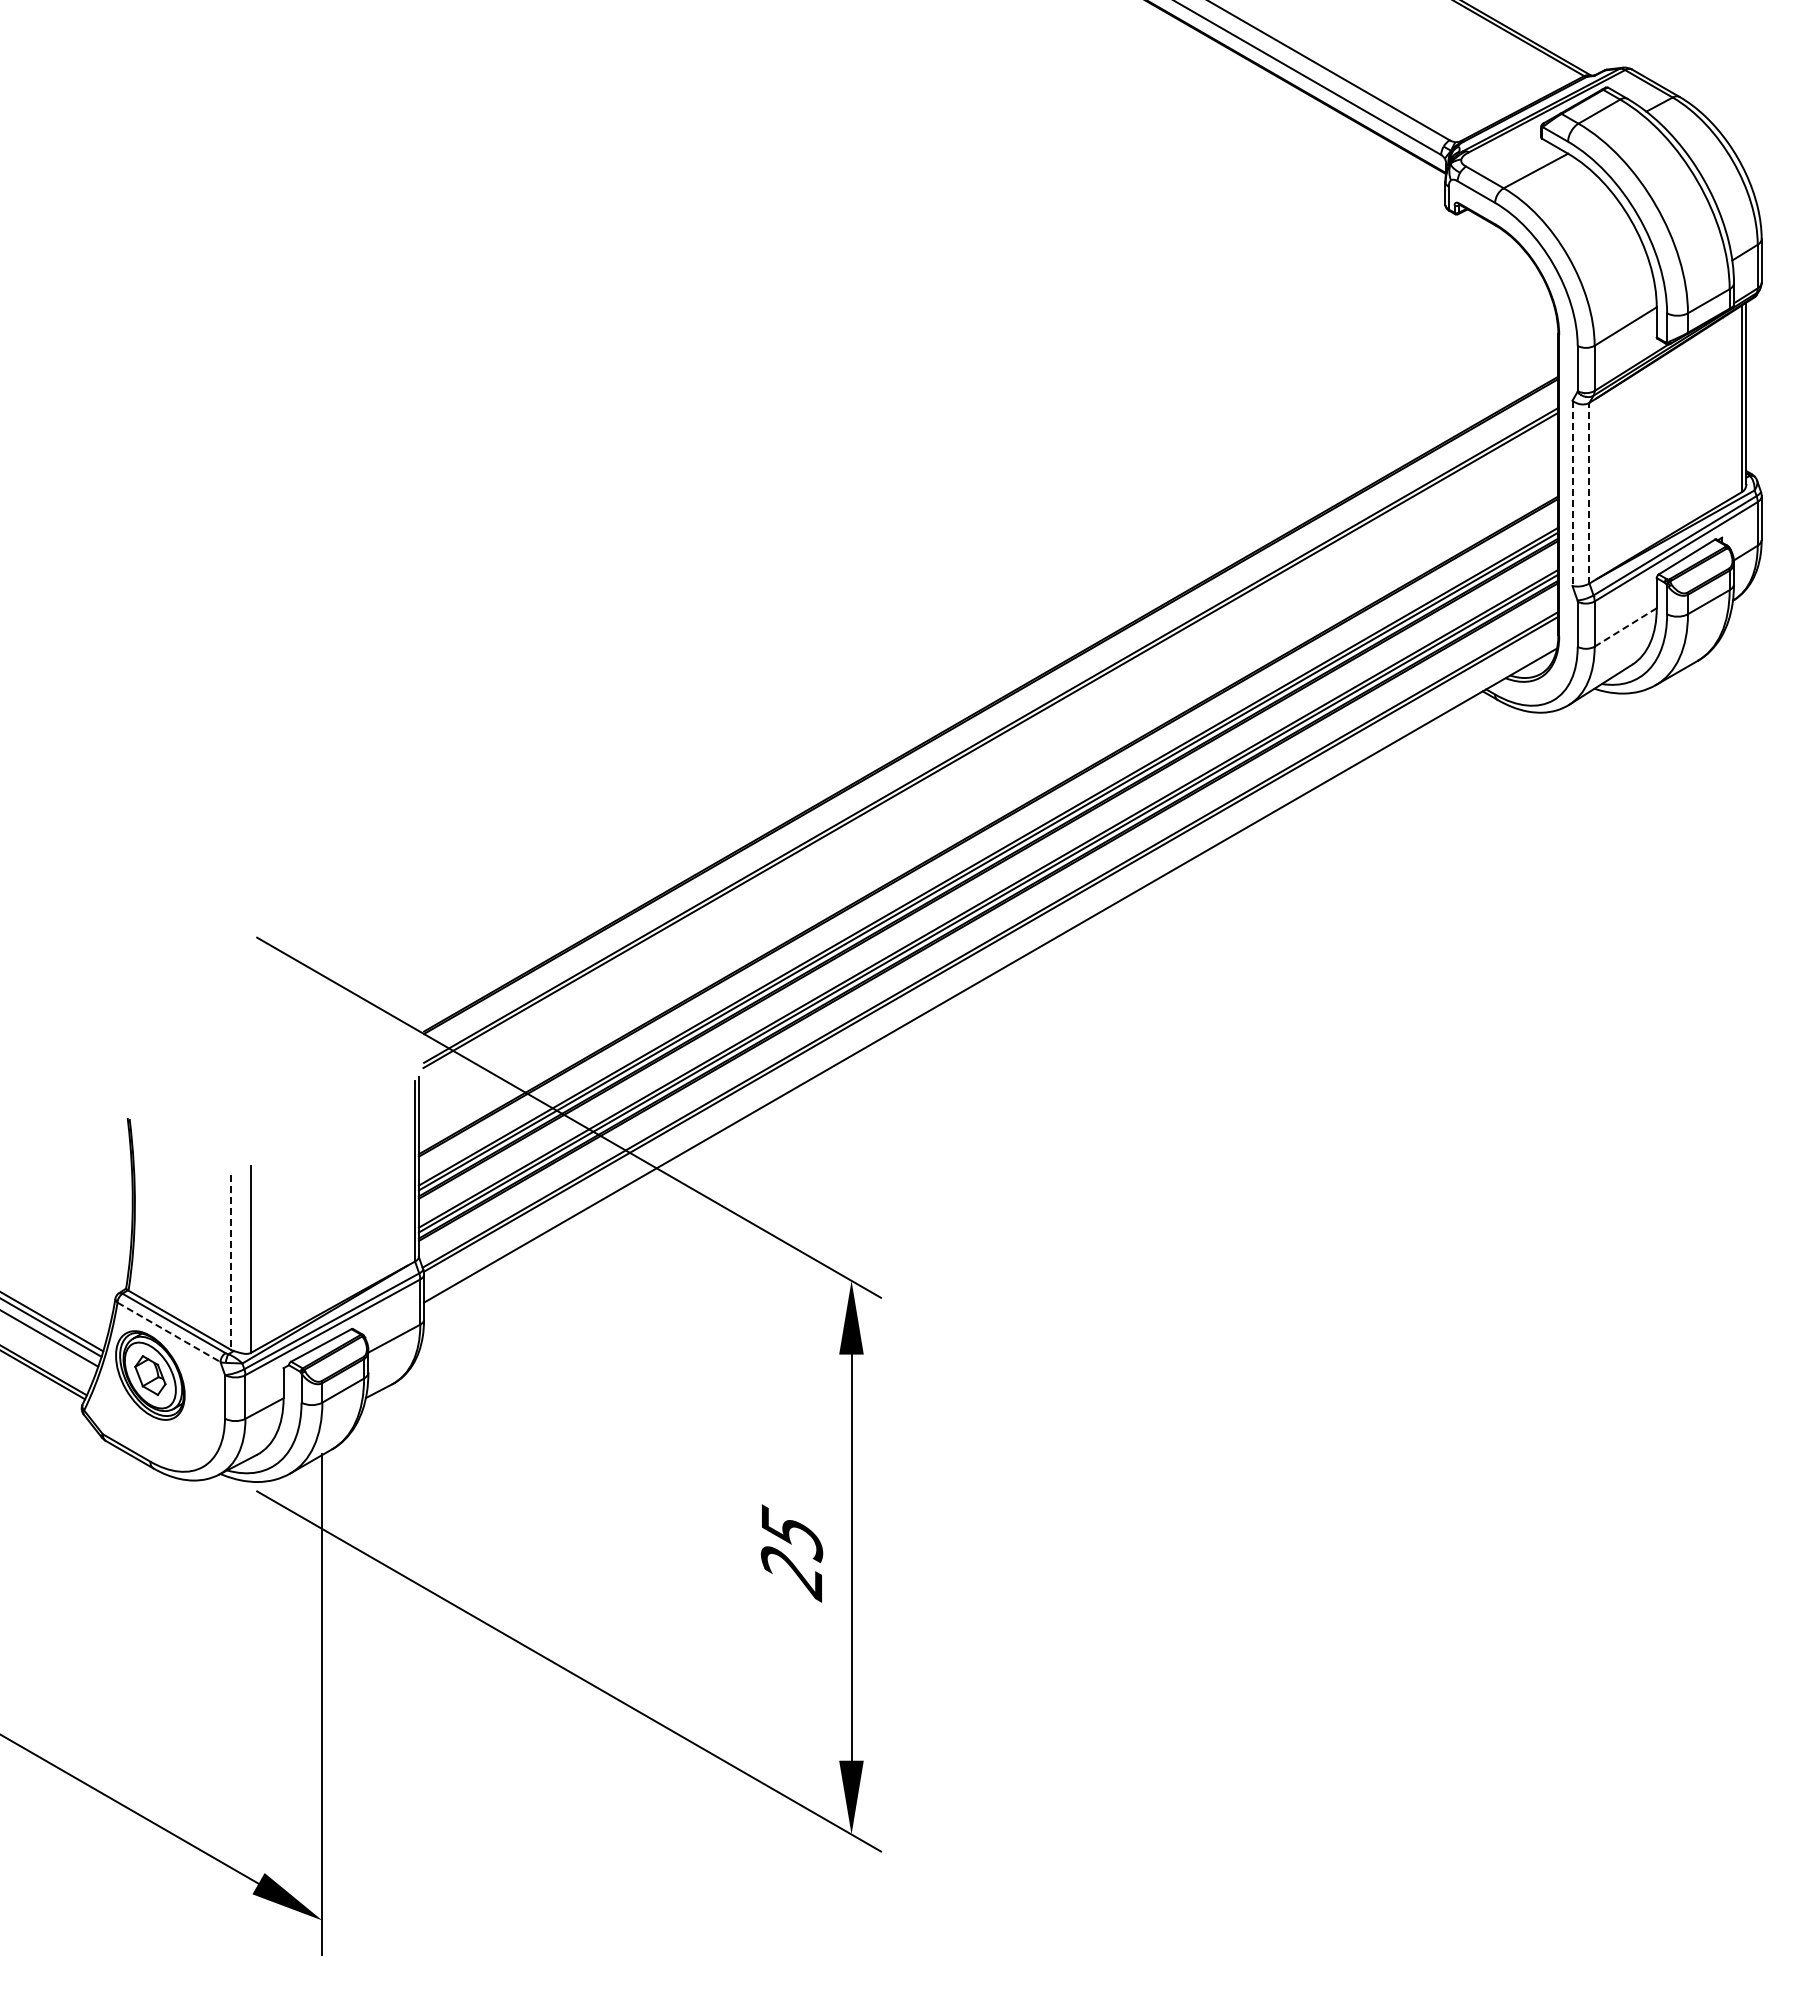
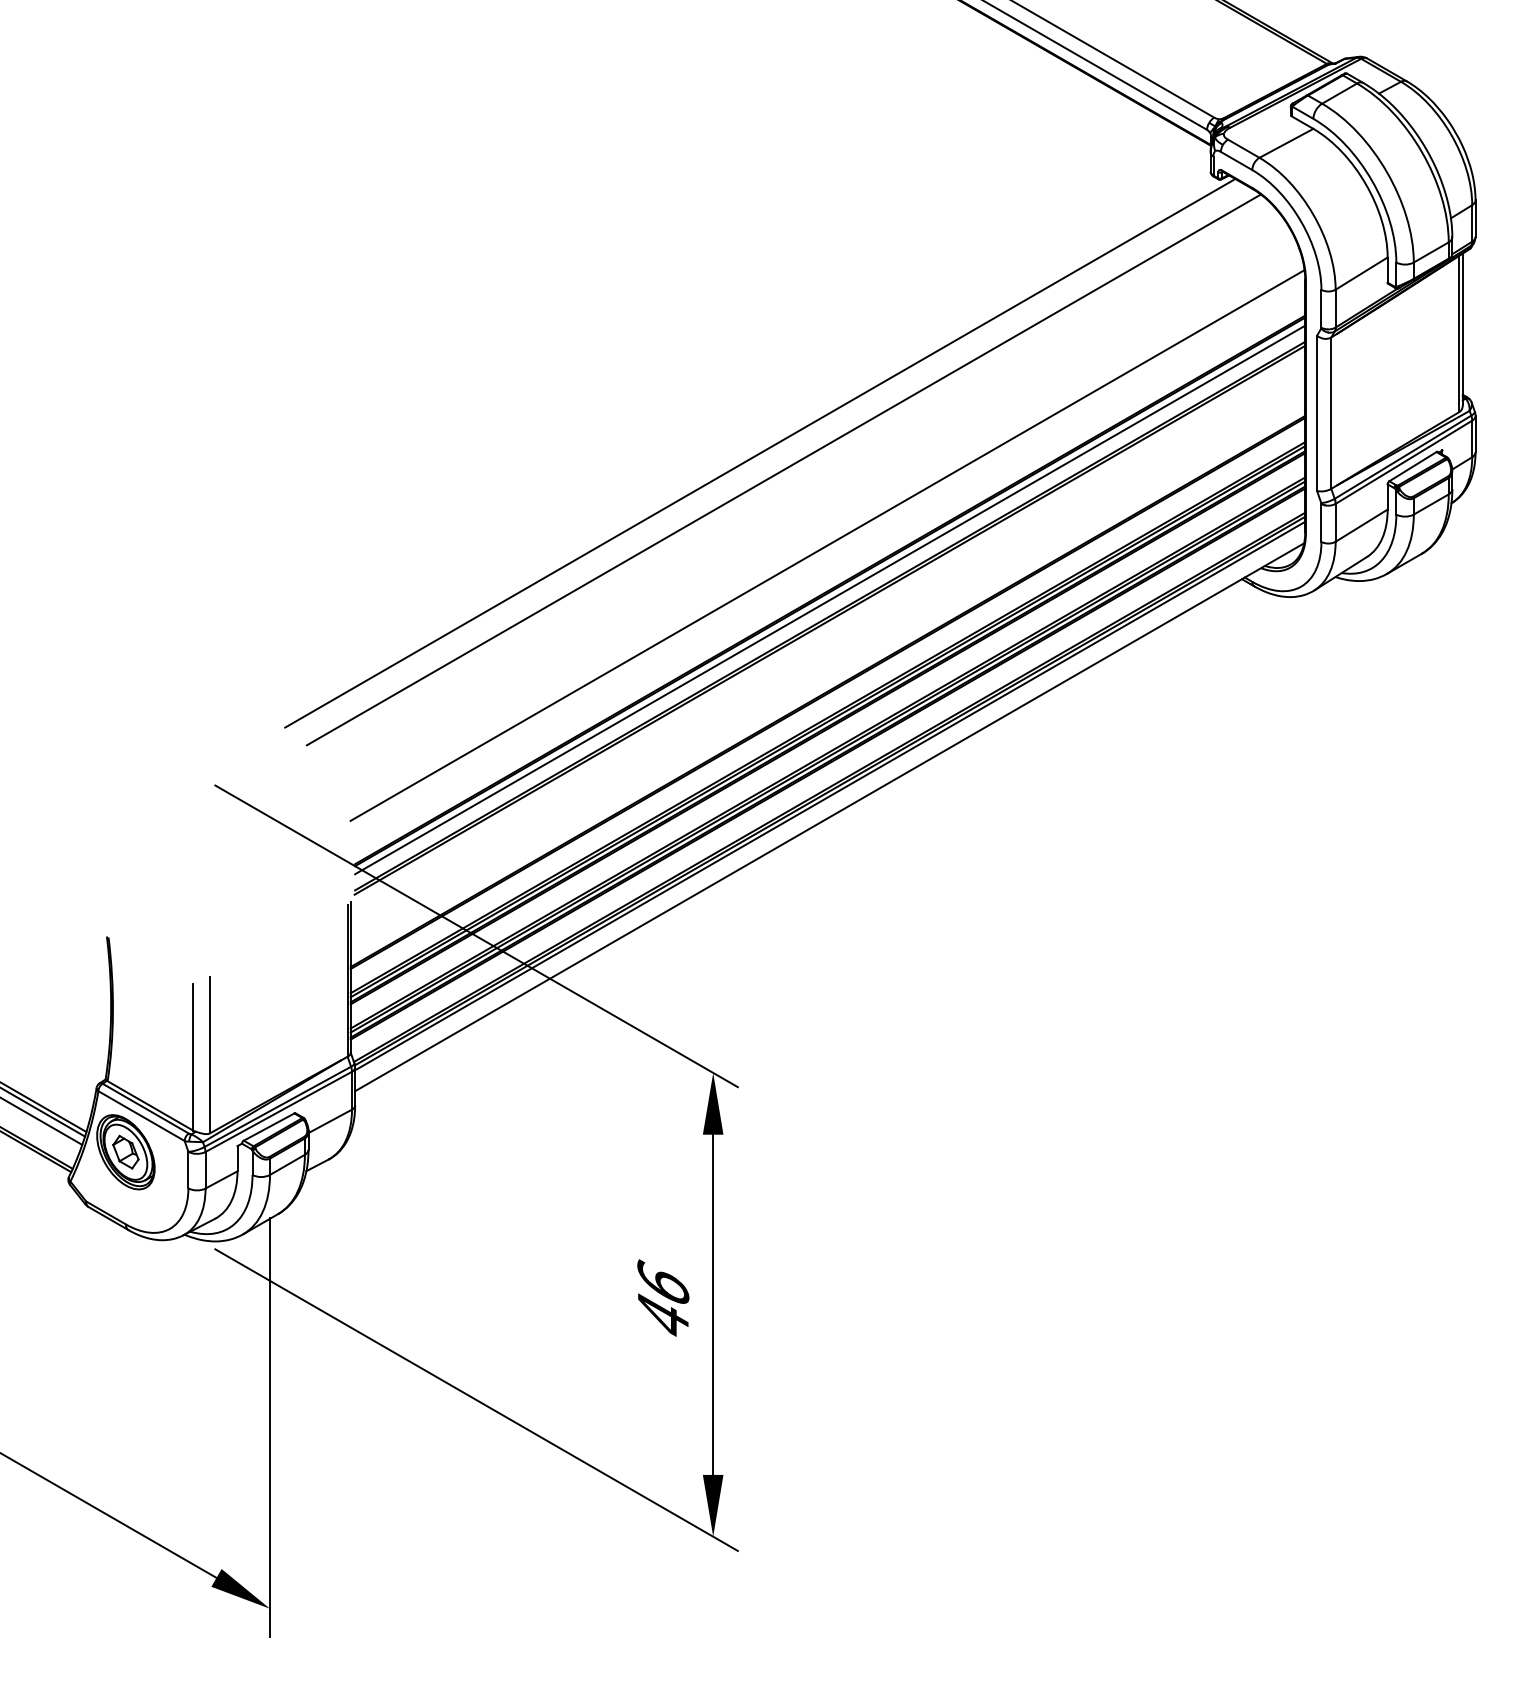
line: (1589, 492) -> (1331, 412), dashed -> solid
line: (1572, 493) -> (1317, 413), dashed -> solid
line: (907, 540) -> (760, 452), added
line: (935, 560) -> (783, 469), added
line: (1625, 627) -> (1361, 525), dashed -> solid
line: (987, 650) -> (827, 544), added
line: (991, 715) -> (830, 599), added
line: (991, 949) -> (830, 795), added
line: (230, 1262) -> (193, 1057), dashed -> solid
line: (169, 1332) -> (141, 1116), dashed -> solid
text: (791, 1552) -> (662, 1300), 25 -> 46

